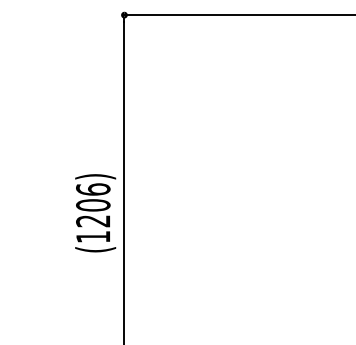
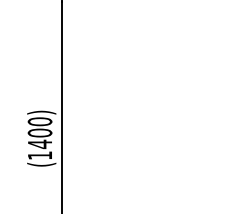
text: (93, 205) -> (40, 133), (1206) -> (1400)

